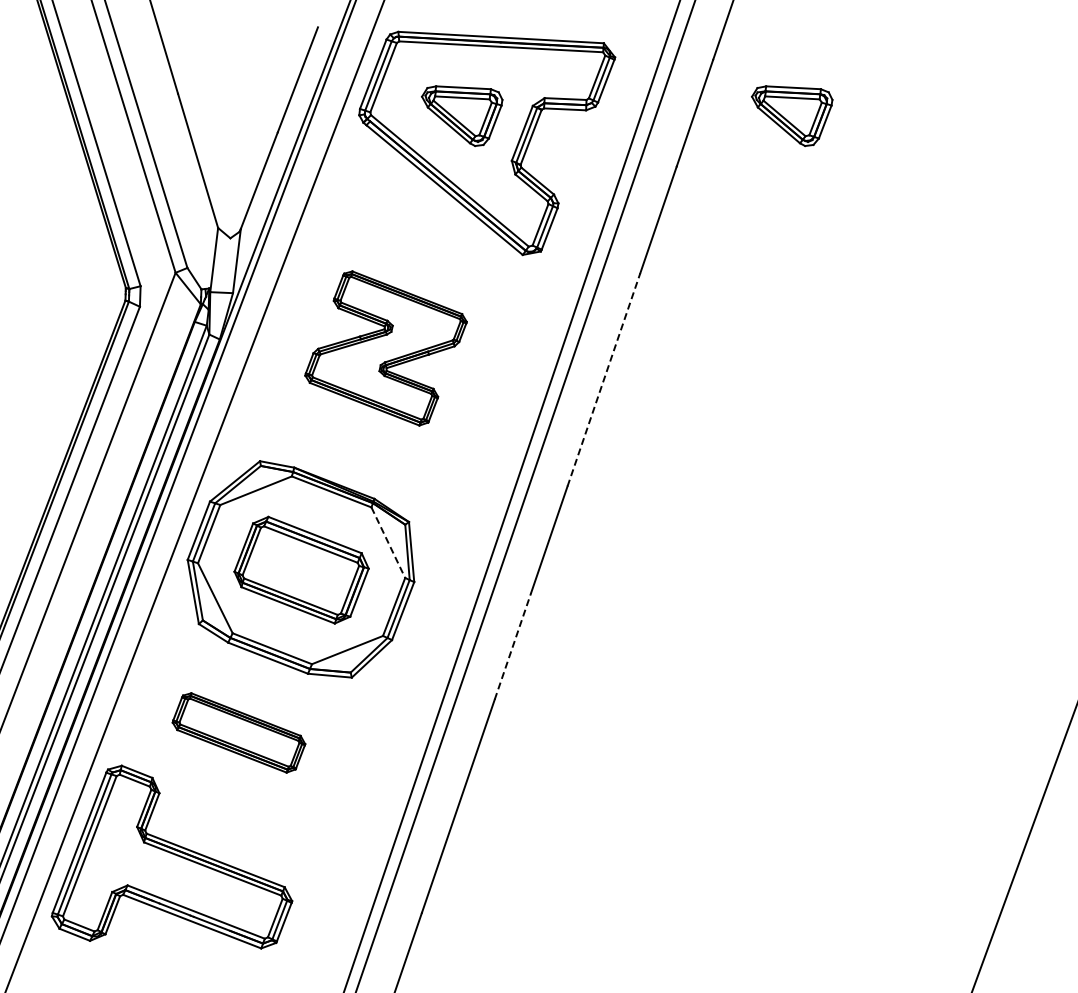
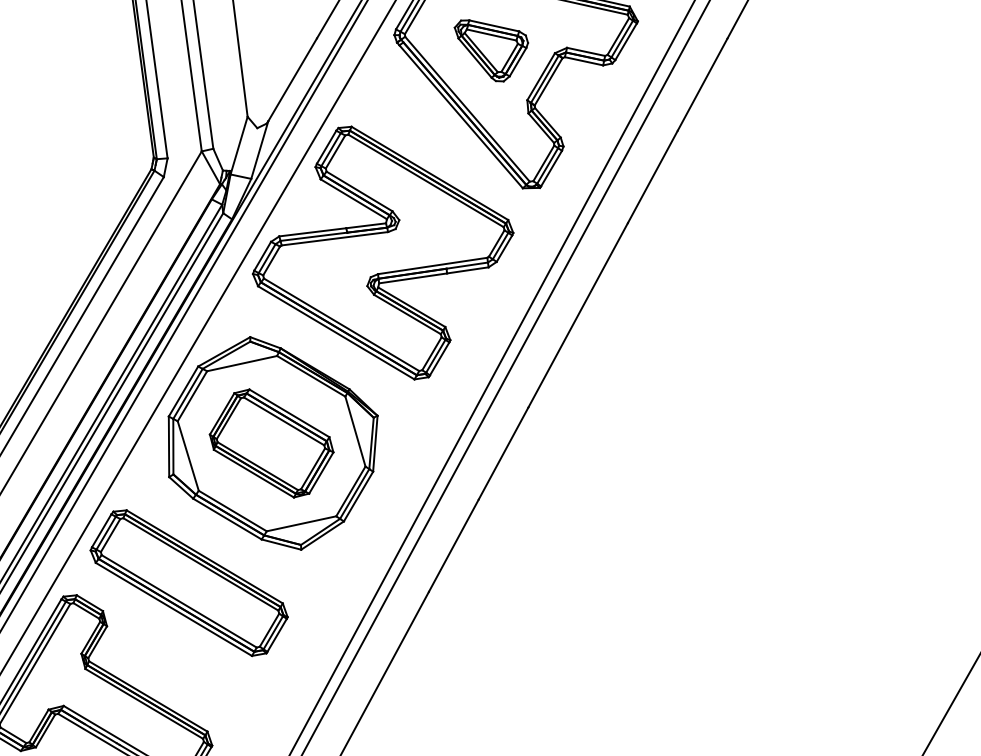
part: (792, 116) -> (791, 102), removed
part: (385, 348) -> (382, 253), size x1.67
line: (603, 379) -> (577, 314), dashed -> solid
line: (388, 543) -> (355, 432), dashed -> solid
line: (513, 645) -> (454, 545), dashed -> solid
part: (238, 732) -> (188, 582), size x1.67

